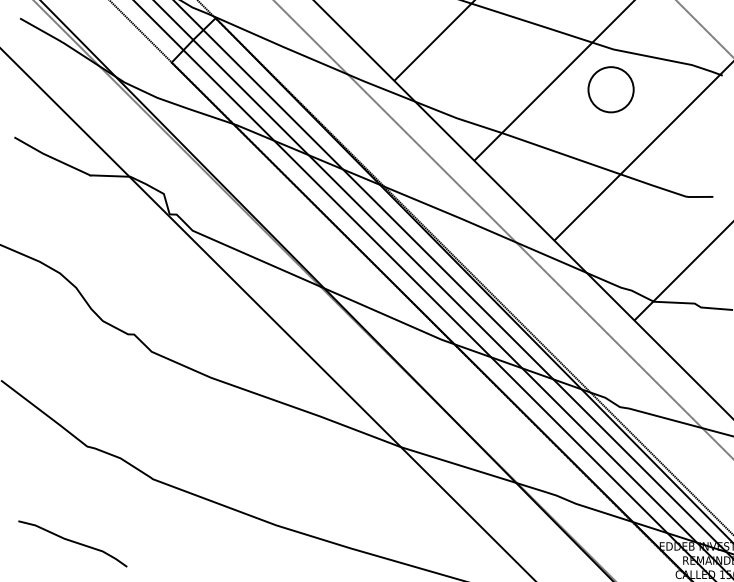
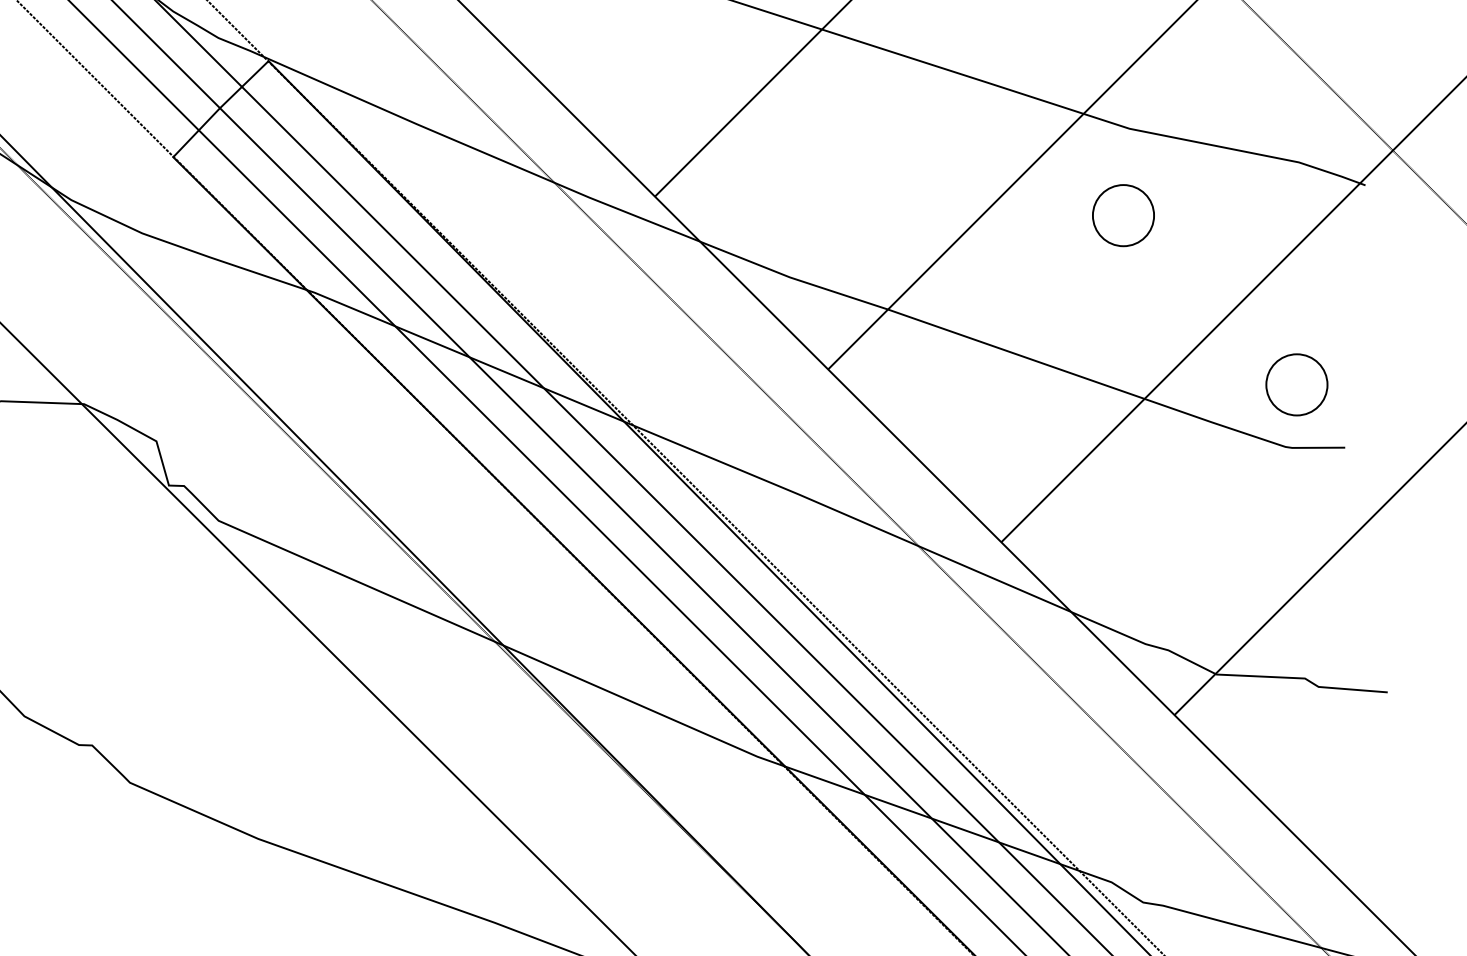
circle: (610, 89) -> (1122, 215), size x0.62
circle: (690, 167) -> (1295, 384), added

